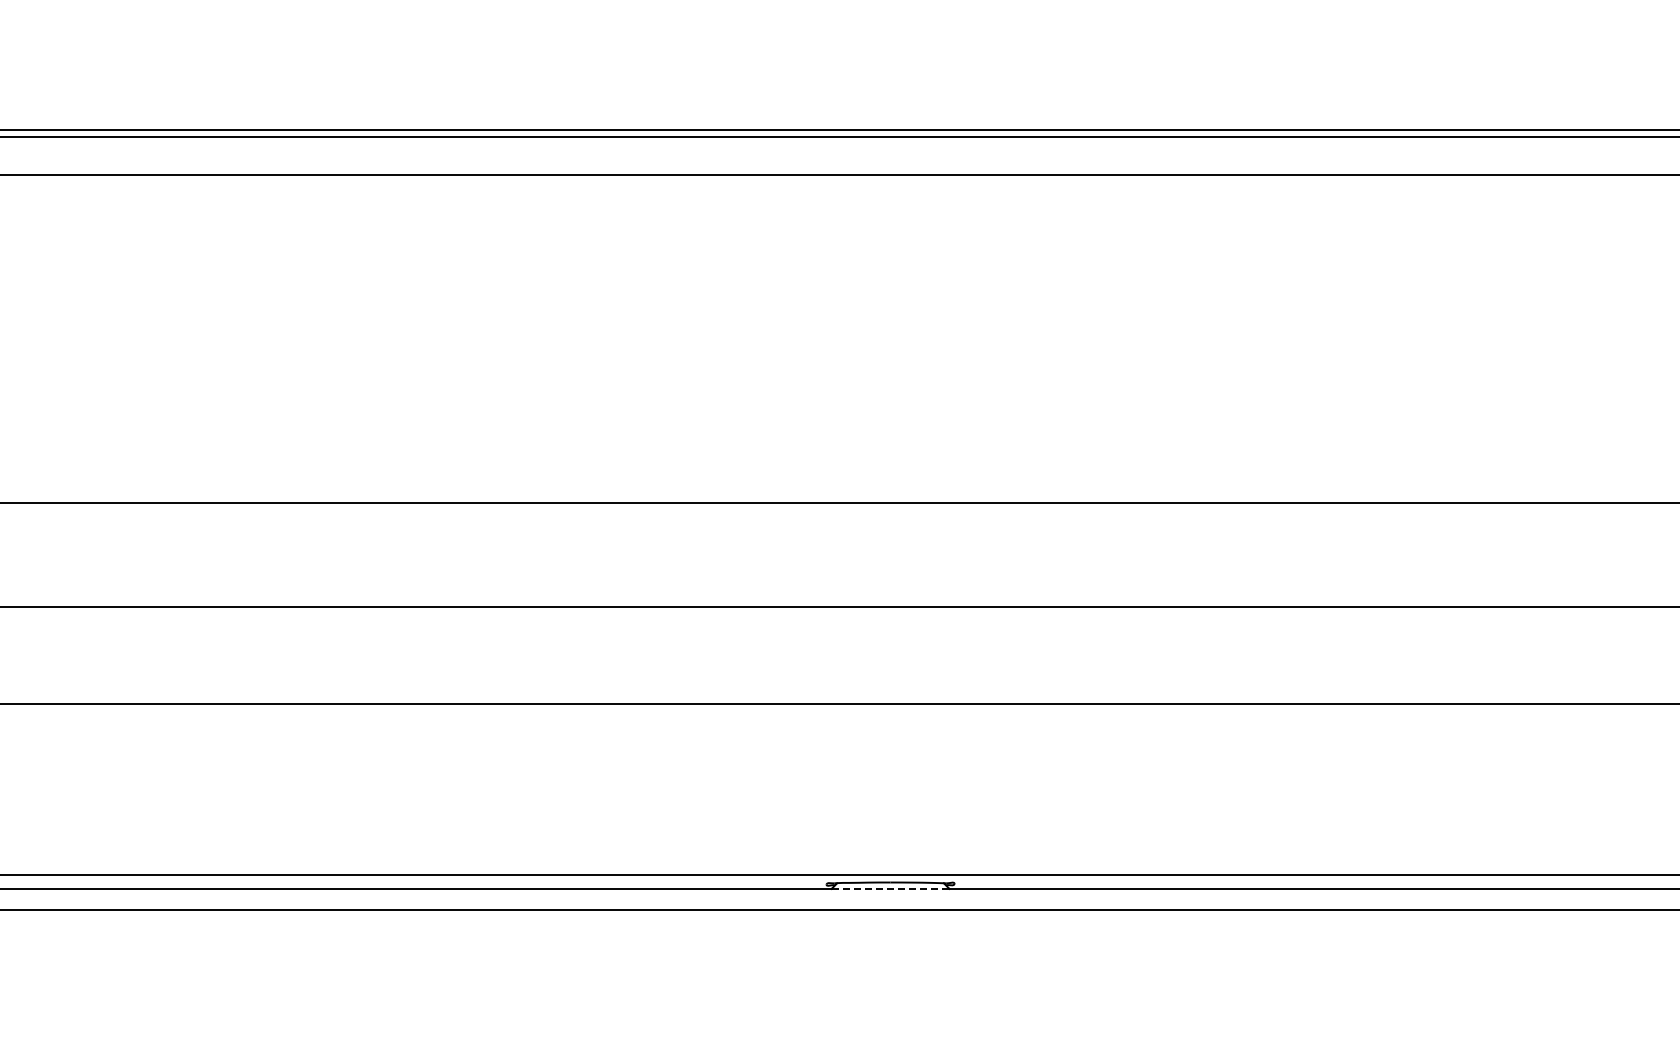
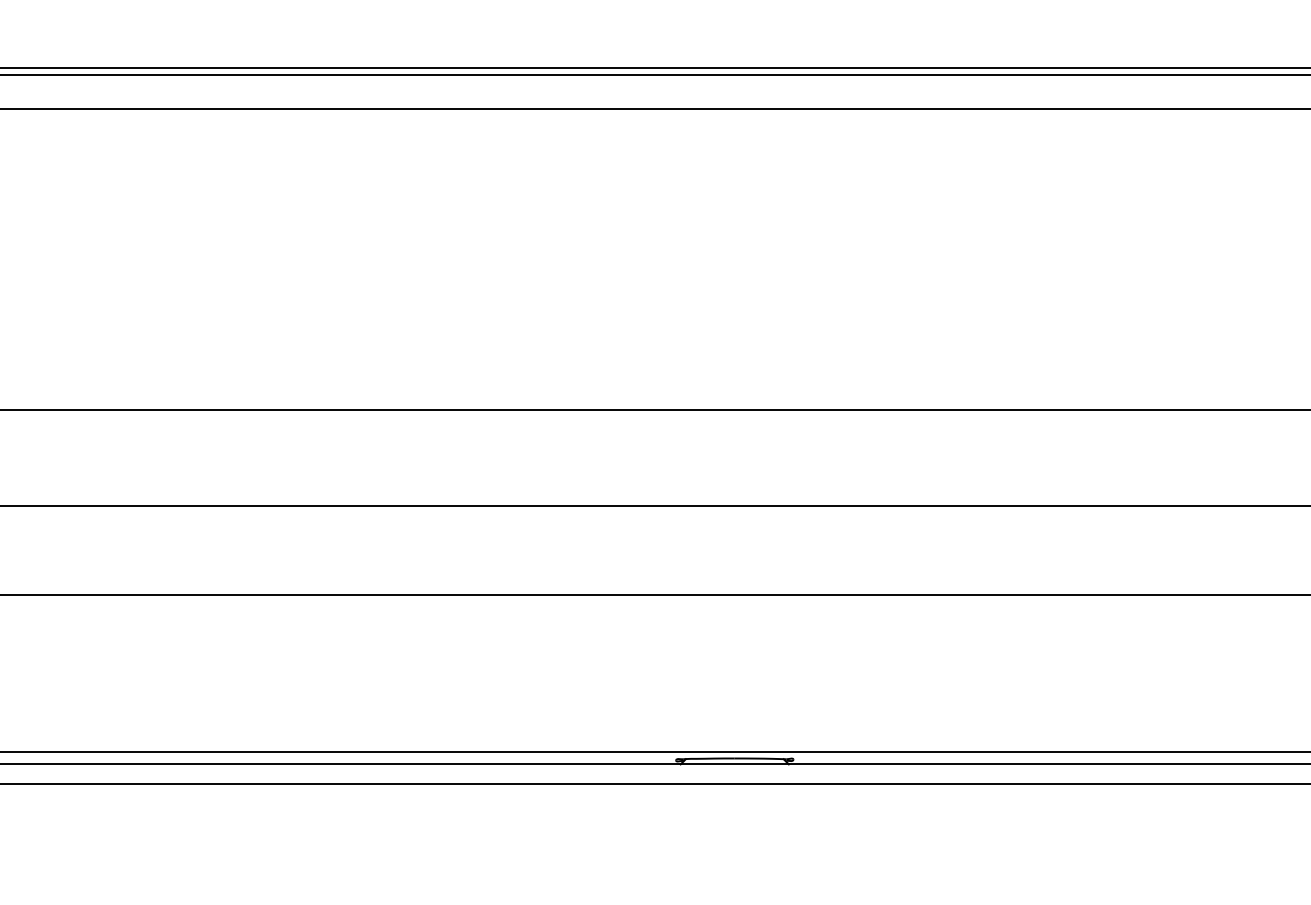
line: (890, 888) -> (734, 763), dashed -> solid

